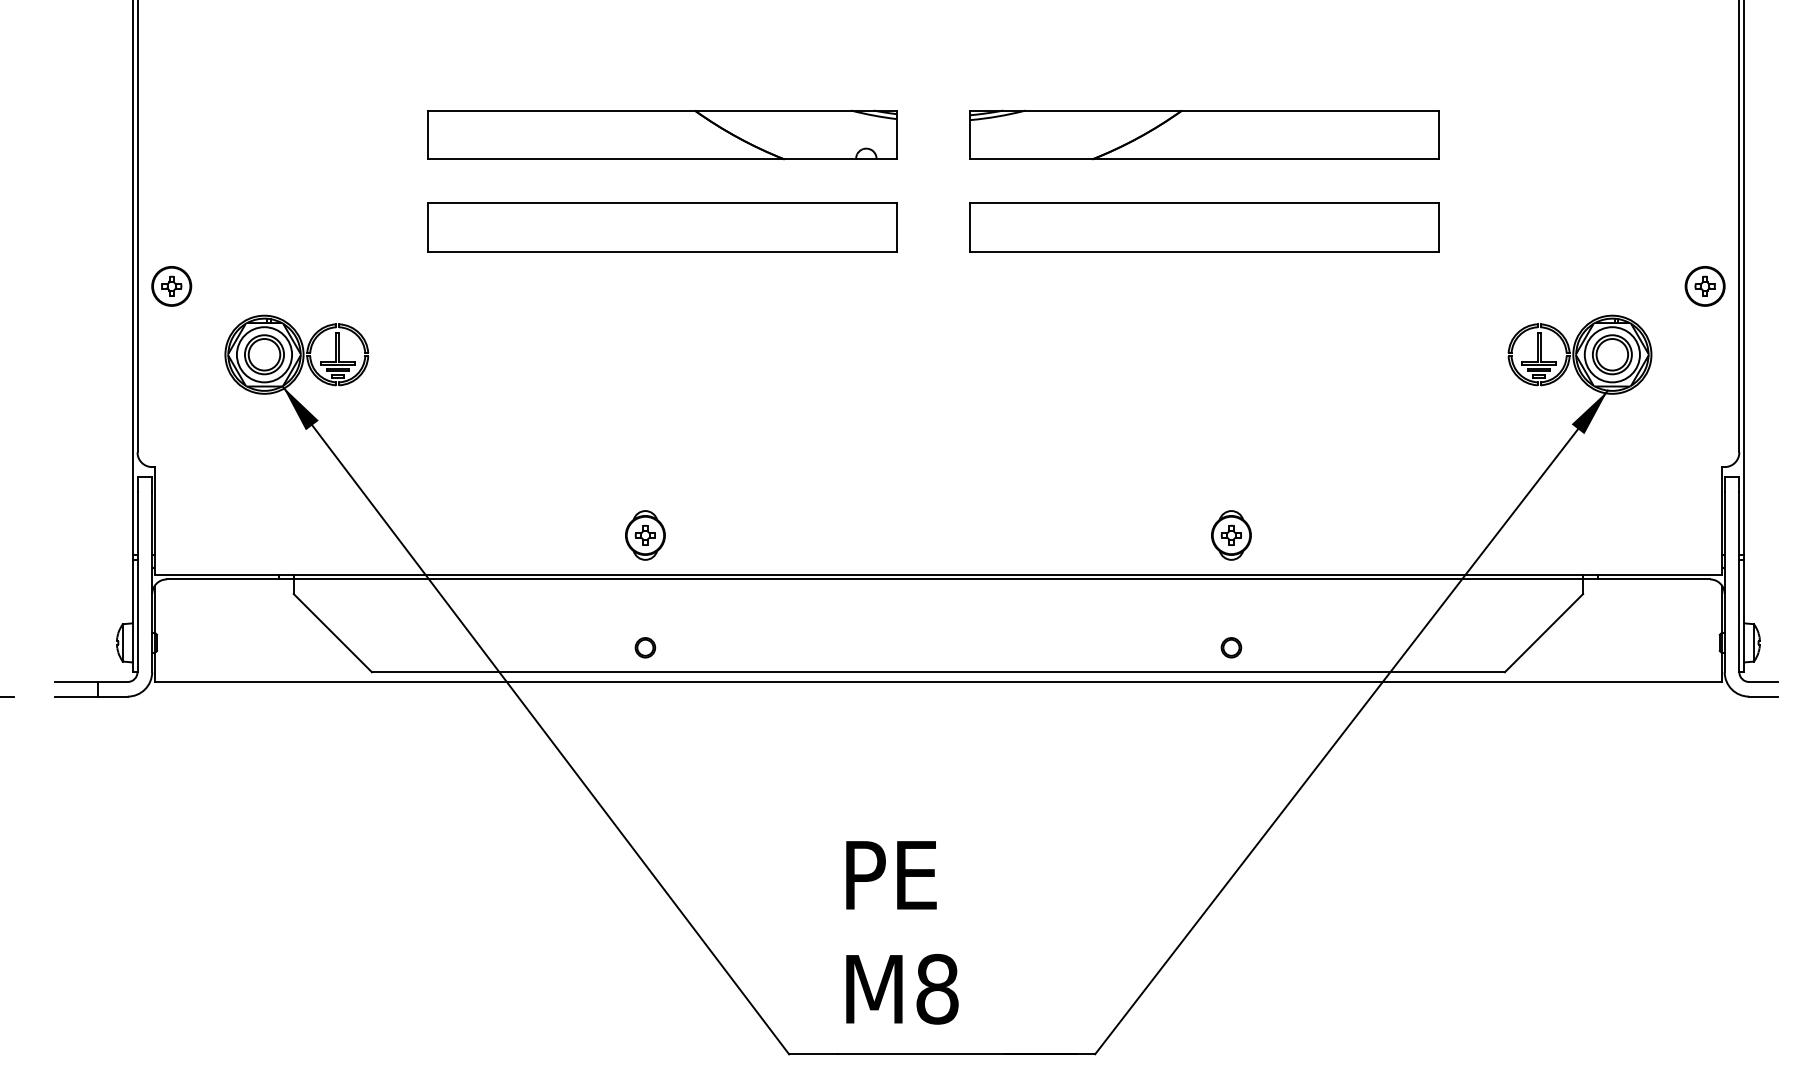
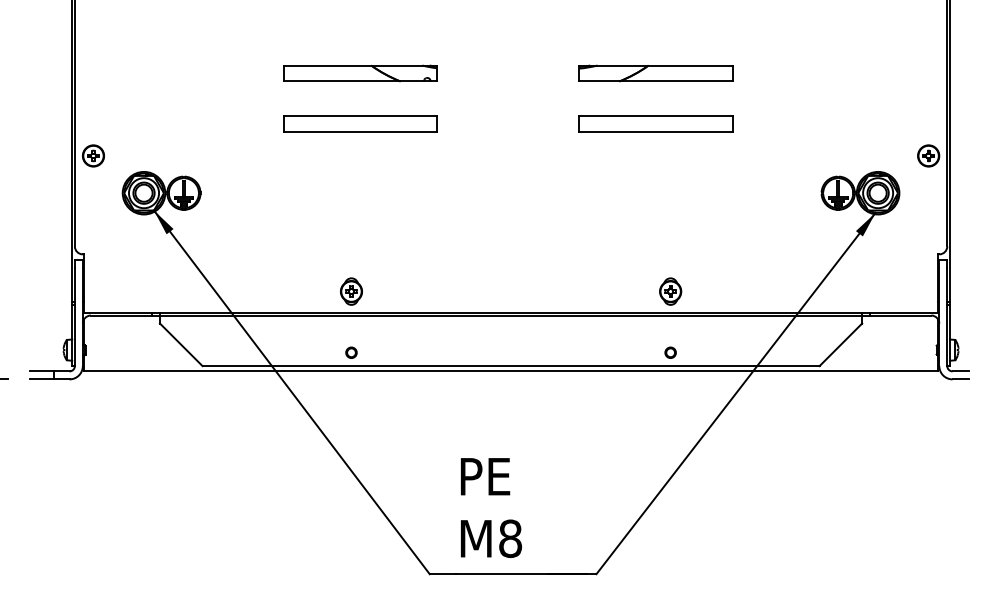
part: (661, 134) -> (360, 73), size x0.6
part: (1203, 134) -> (655, 73), size x0.6
part: (661, 226) -> (360, 123), size x0.6
part: (1203, 226) -> (655, 123), size x0.6

